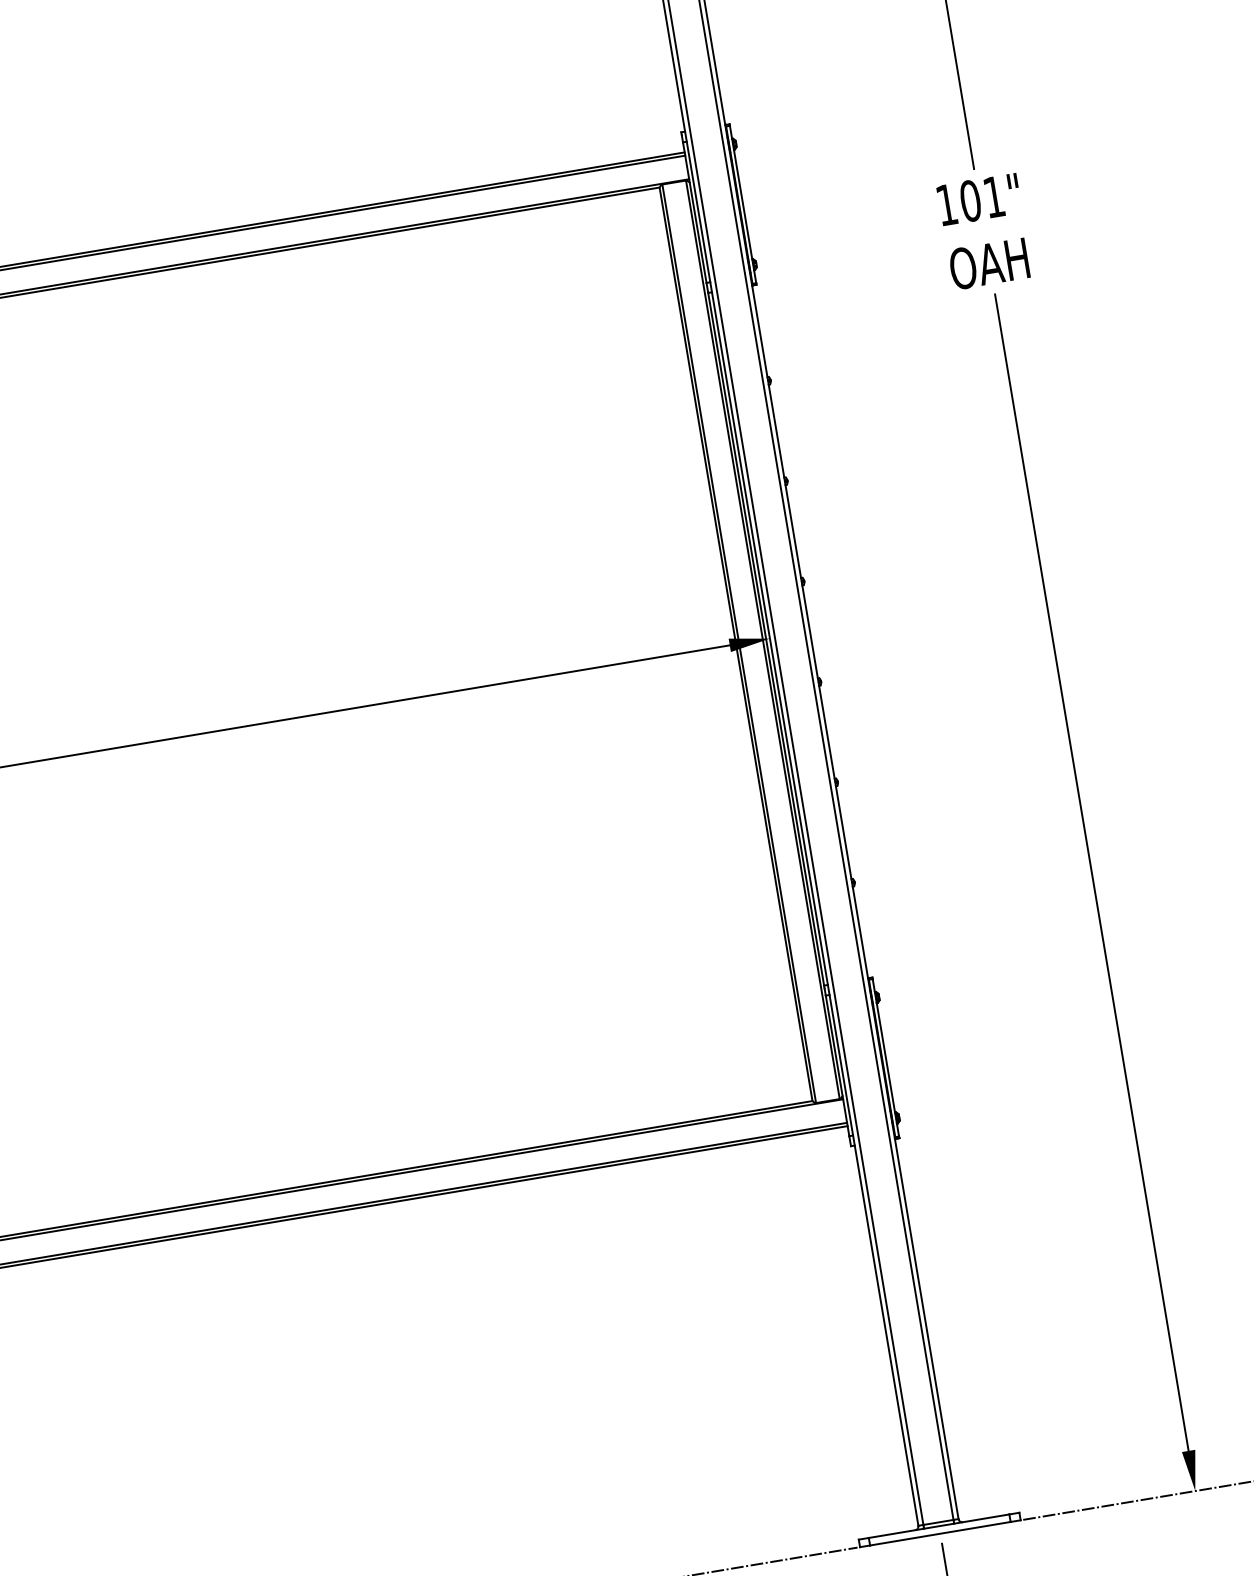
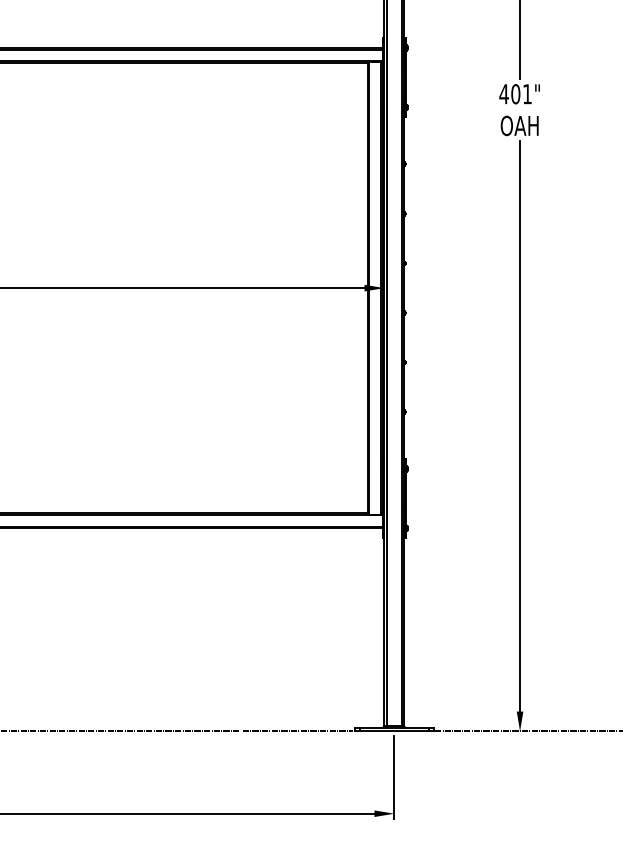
text: (945, 205) -> (503, 94), 101" -> 401"

